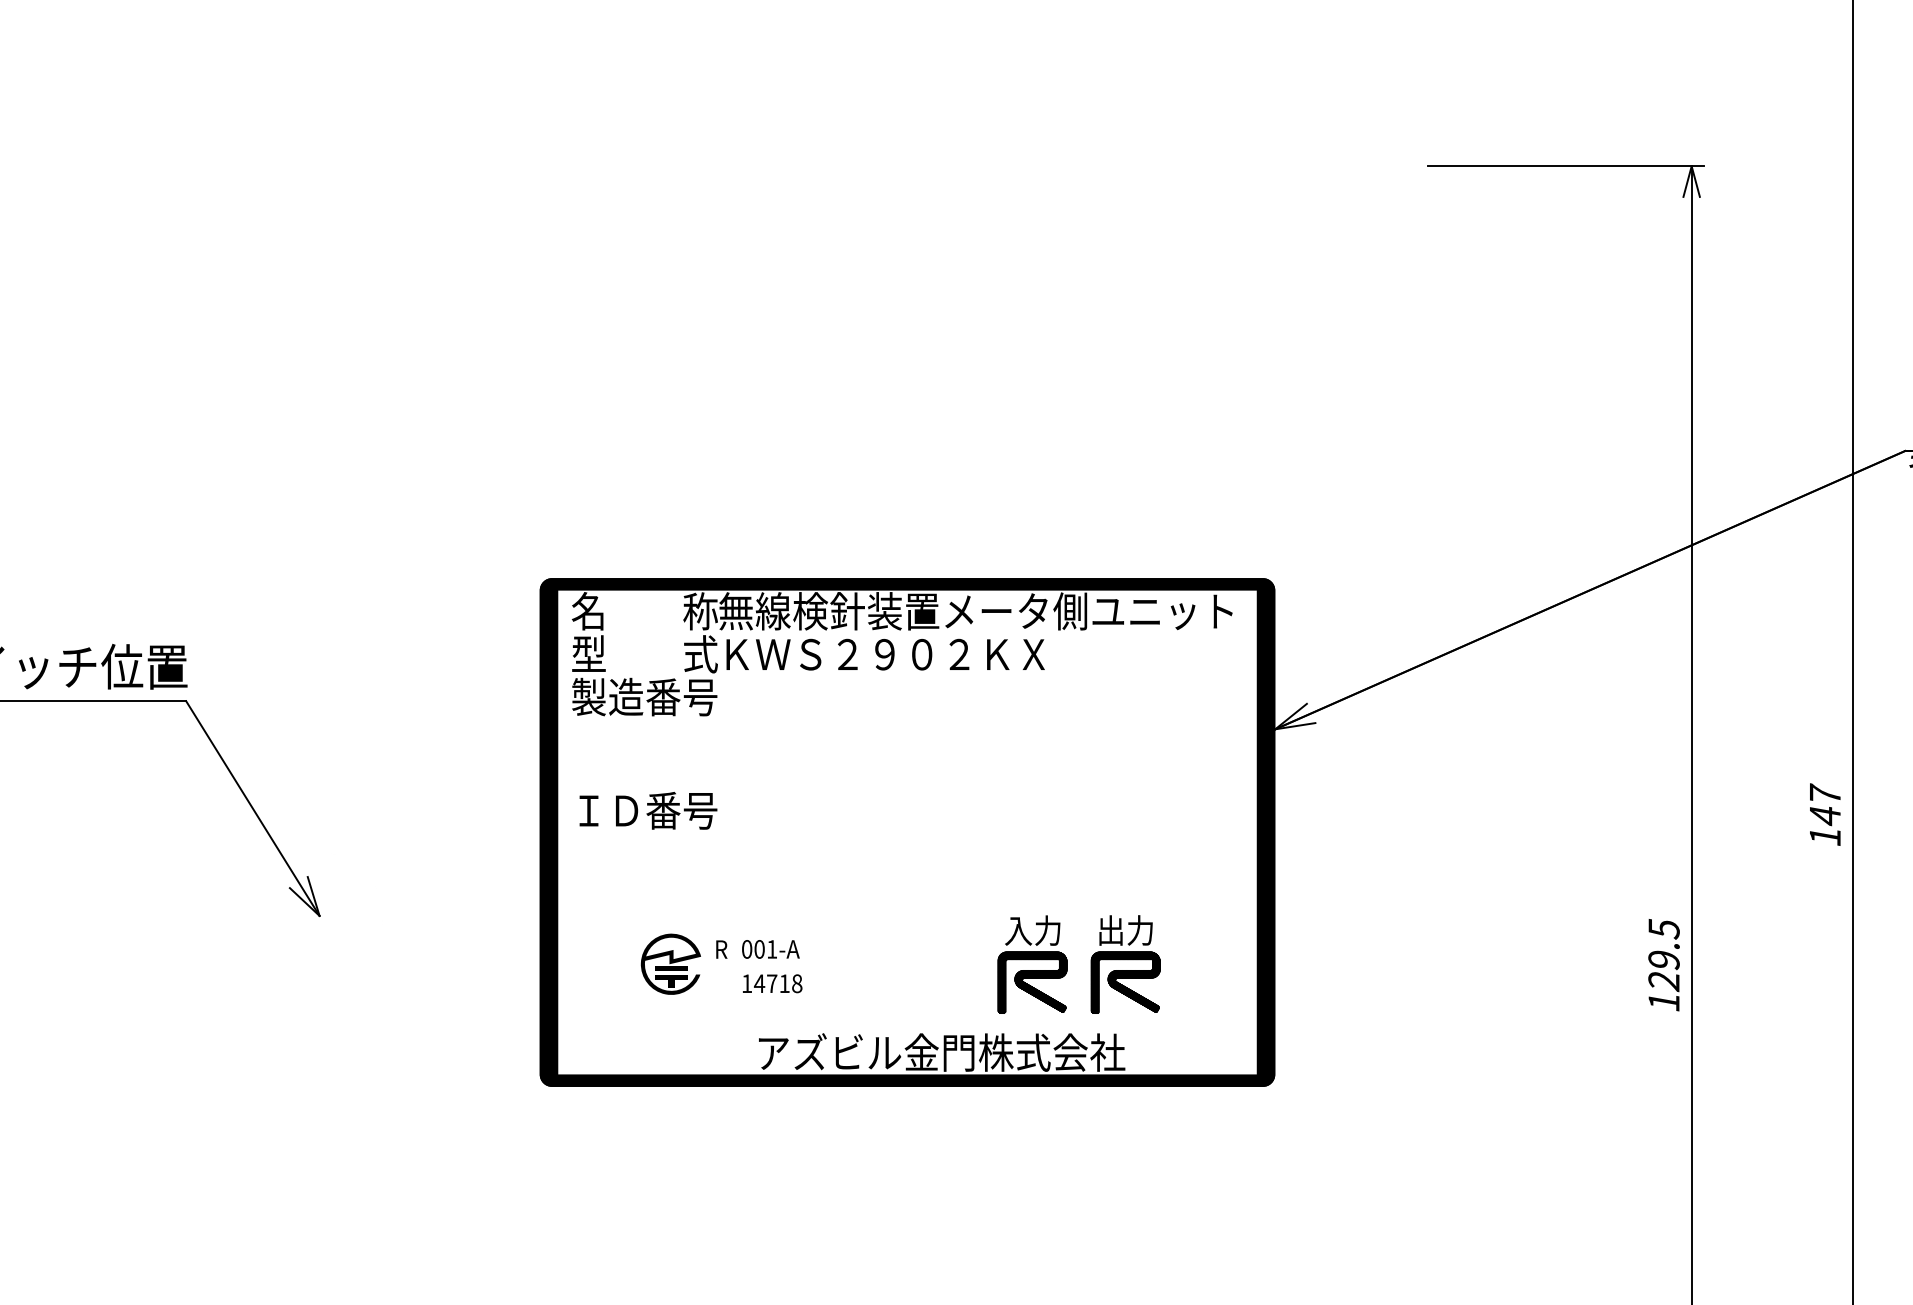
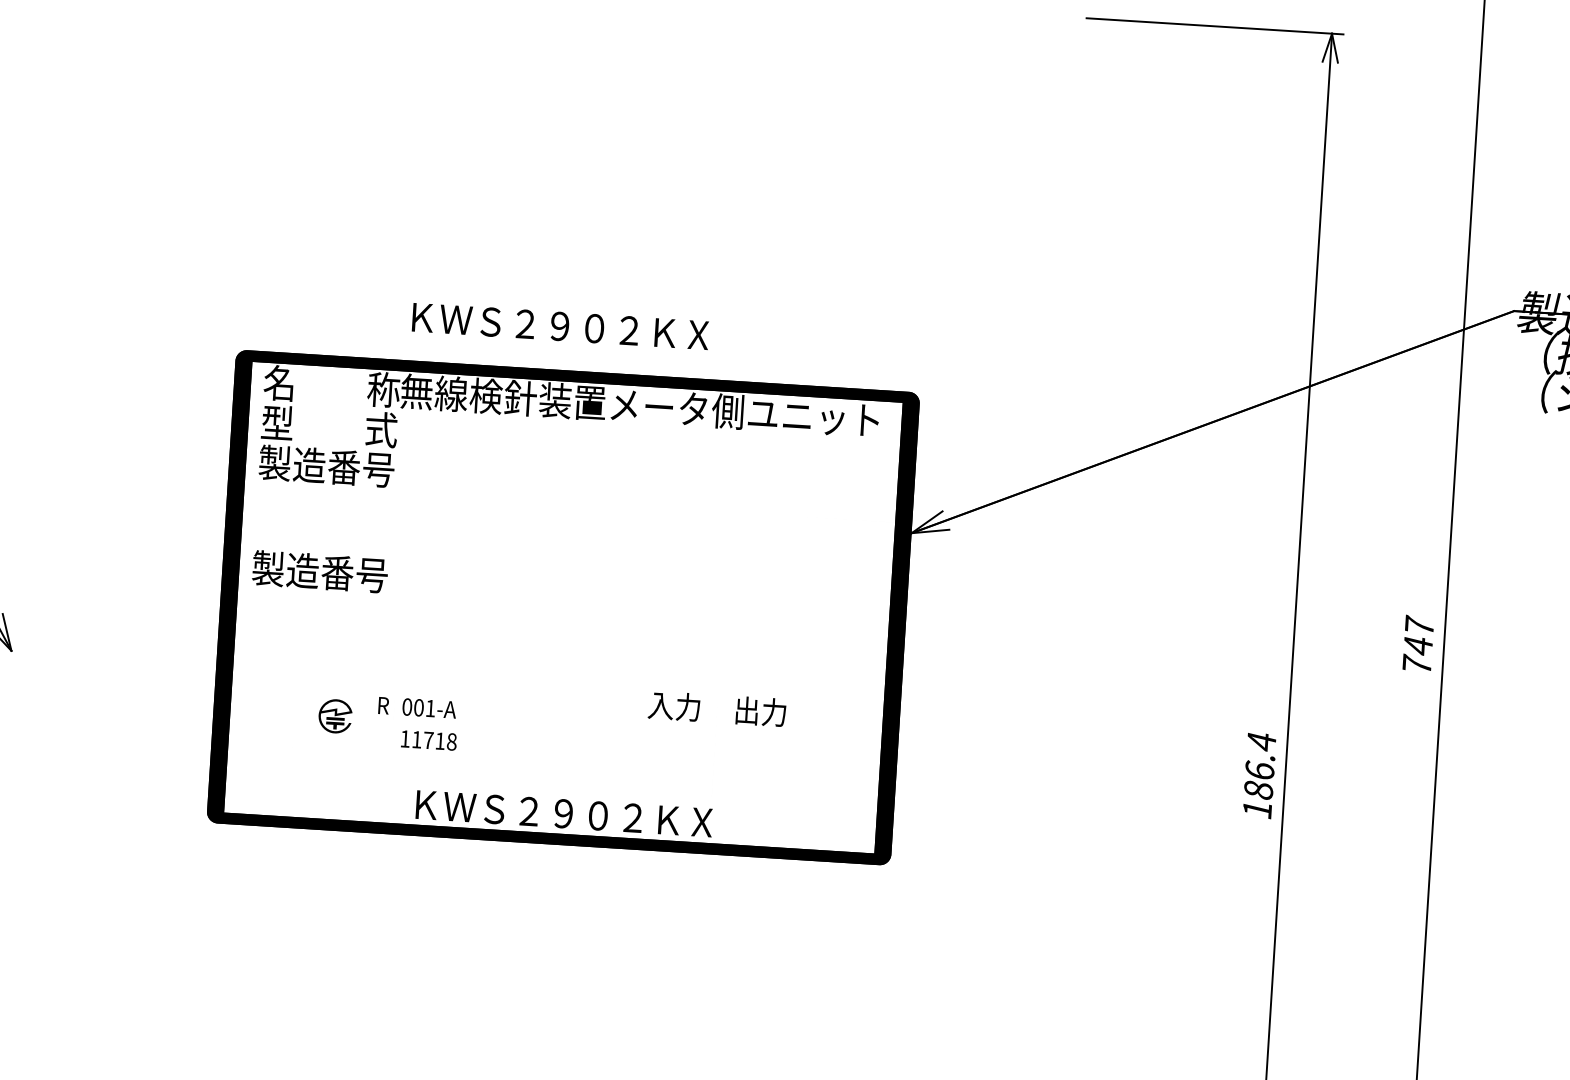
text: (885, 654) -> (560, 326), moved
text: (607, 810) -> (285, 569), ＩＤ番号 -> 製造番号
text: (1825, 835) -> (1417, 664), 147 -> 747
text: (1663, 955) -> (1259, 766), 129.5 -> 186.4
part: (670, 963) -> (335, 715), size x0.6
hatch: (1032, 982) -> (670, 754), removed
hatch: (1125, 982) -> (757, 760), removed
text: (759, 983) -> (416, 739), 14718 -> 11718
text: (942, 1052) -> (583, 814), アズビル金門株式会社 -> ＫＷＳ２９０２ＫＸ

